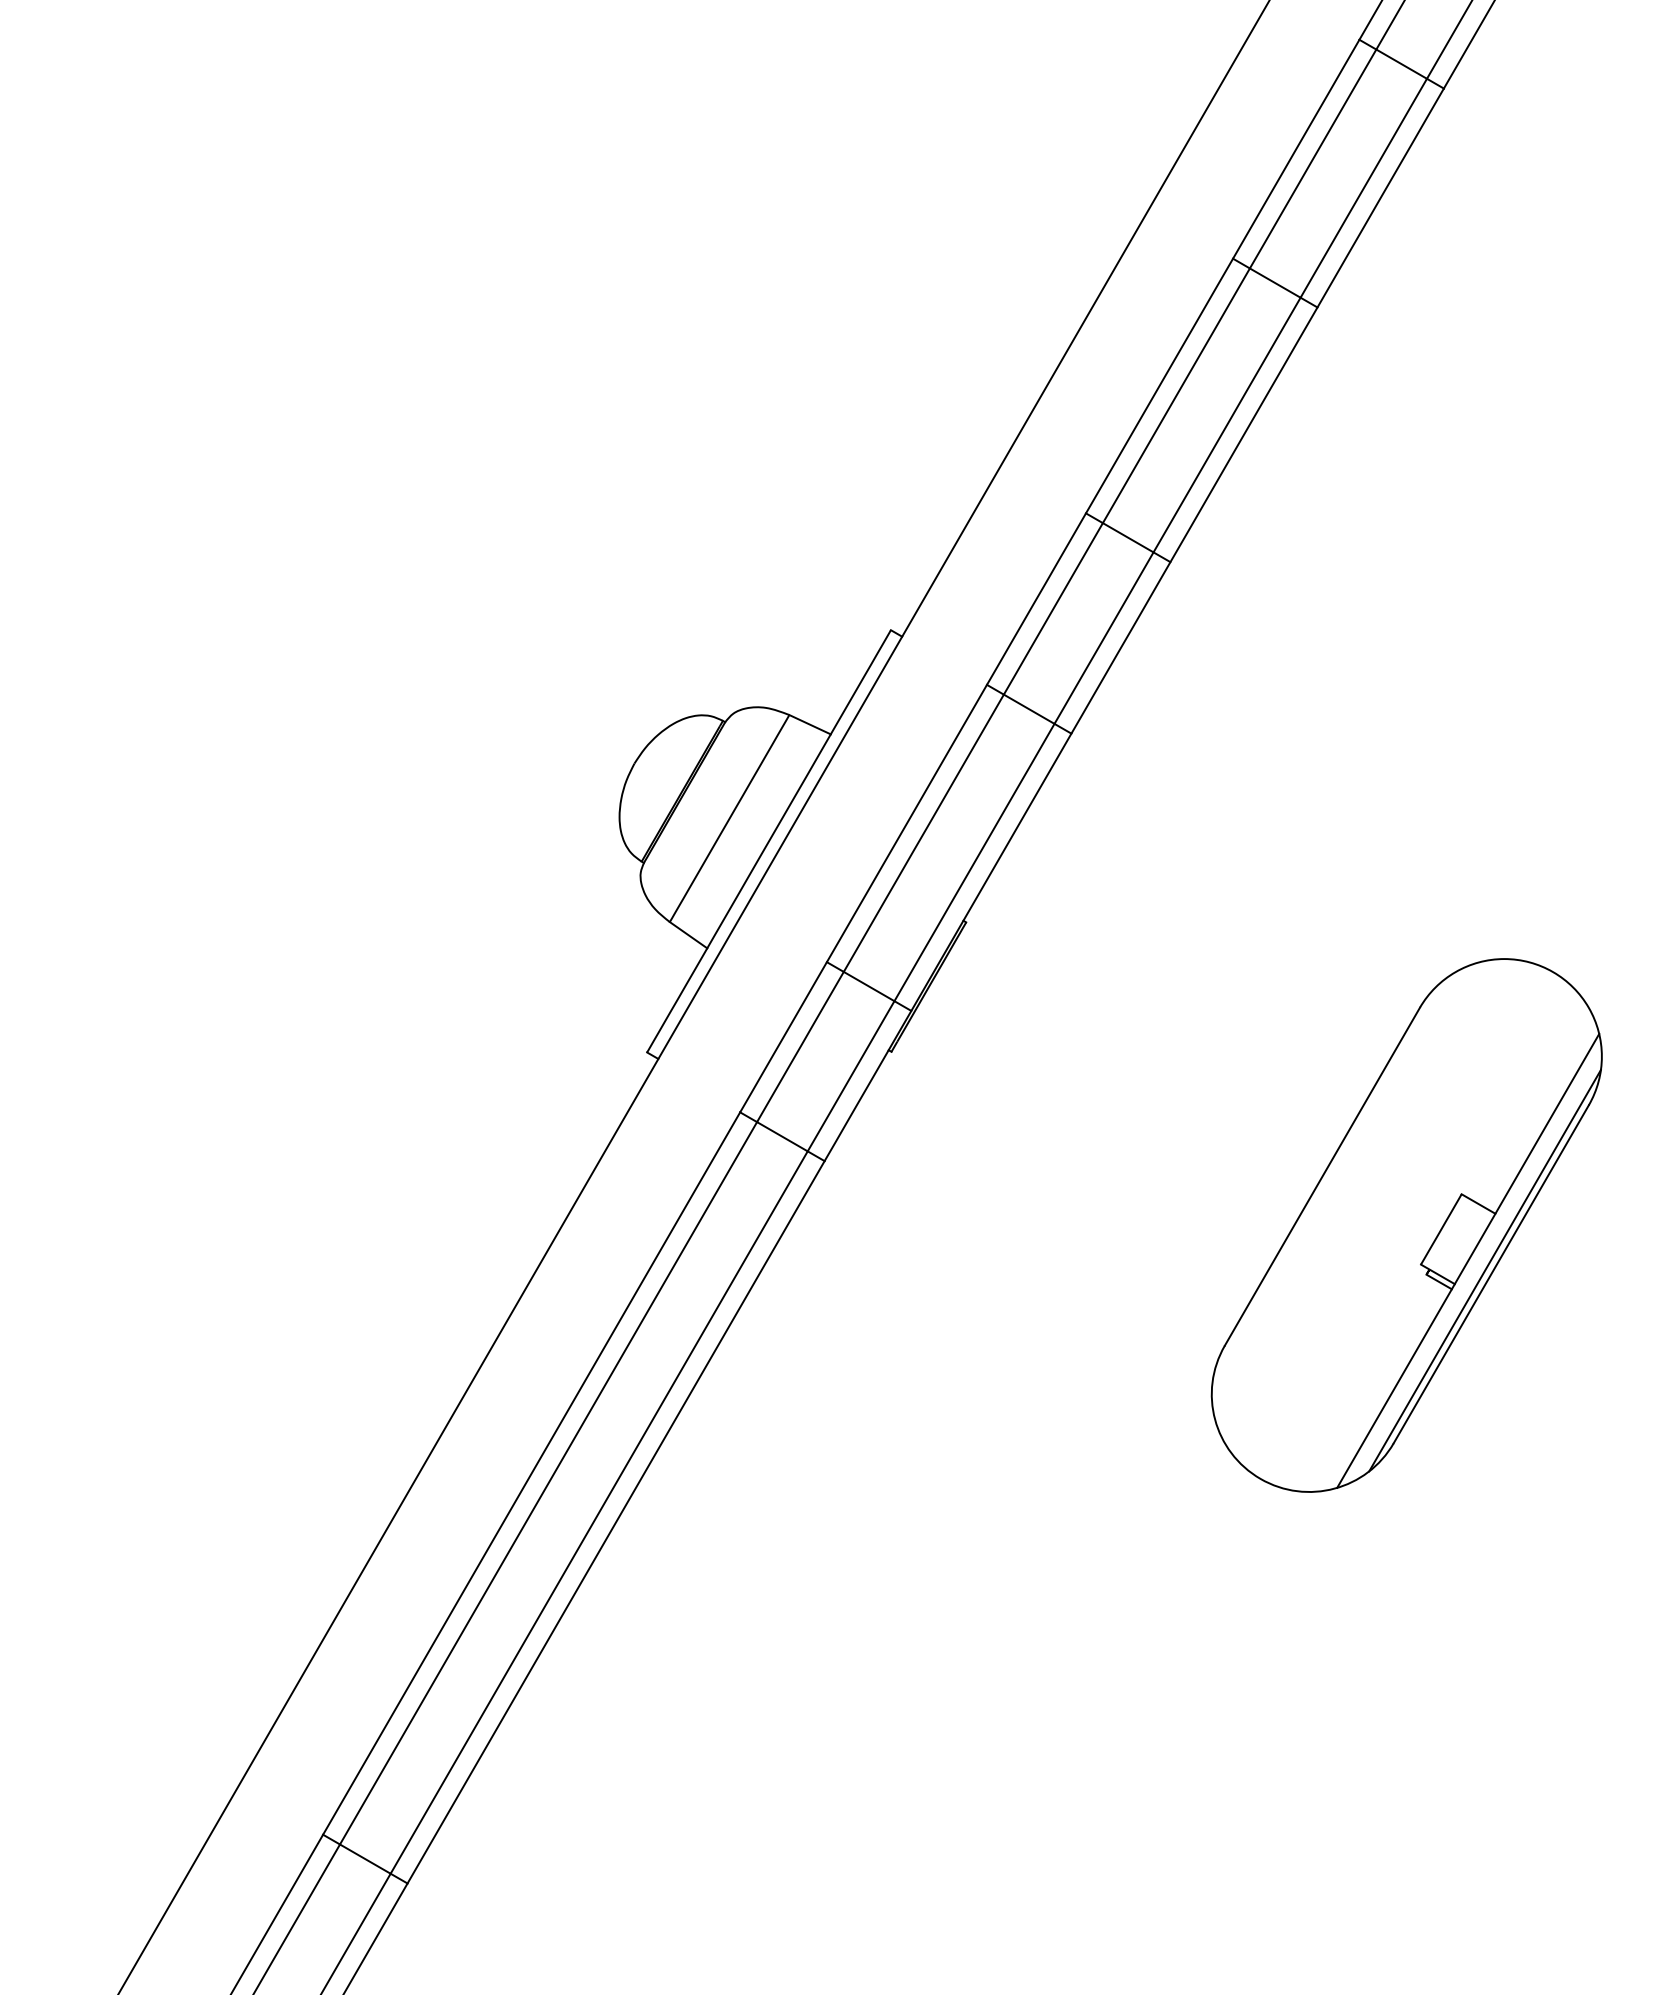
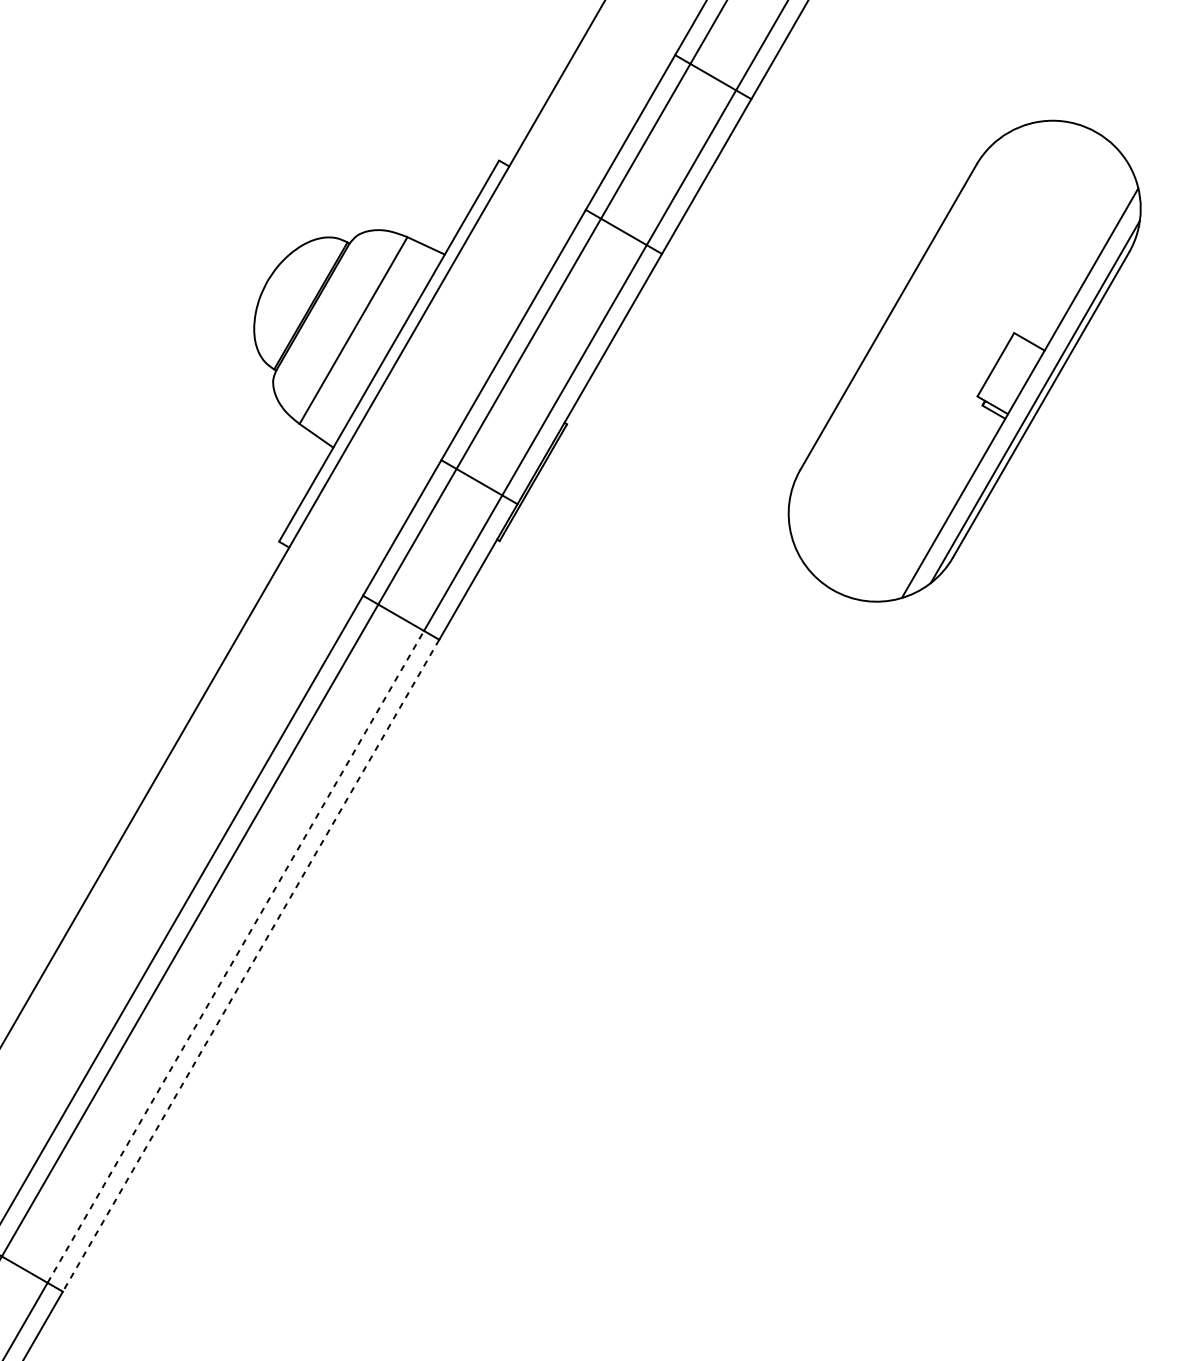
part: (1406, 1225) -> (964, 361), moved
line: (599, 1512) -> (236, 956), solid -> dashed
line: (615, 1522) -> (250, 965), solid -> dashed

